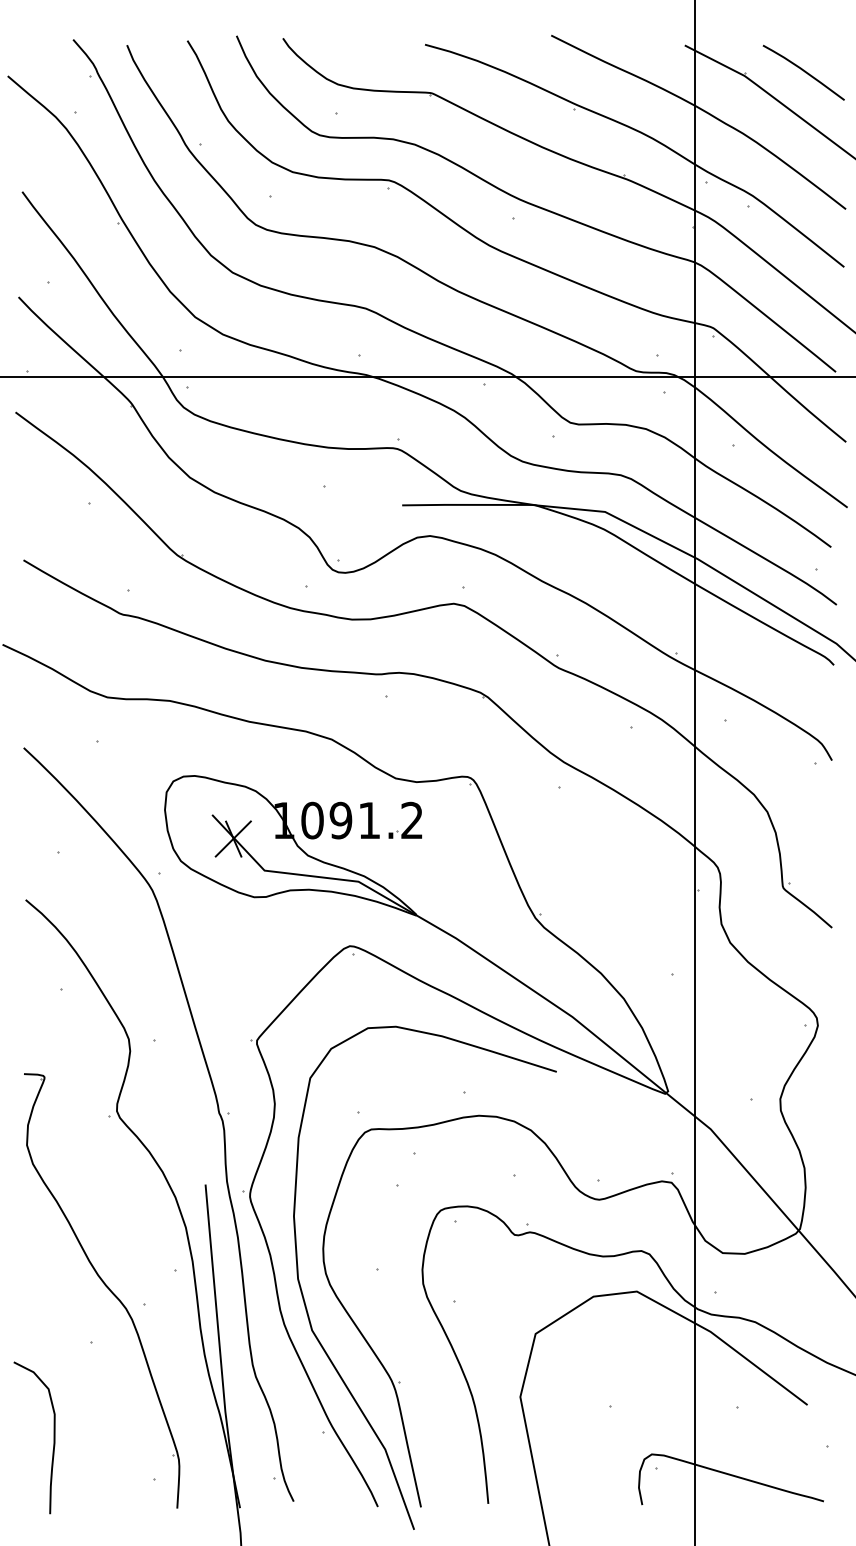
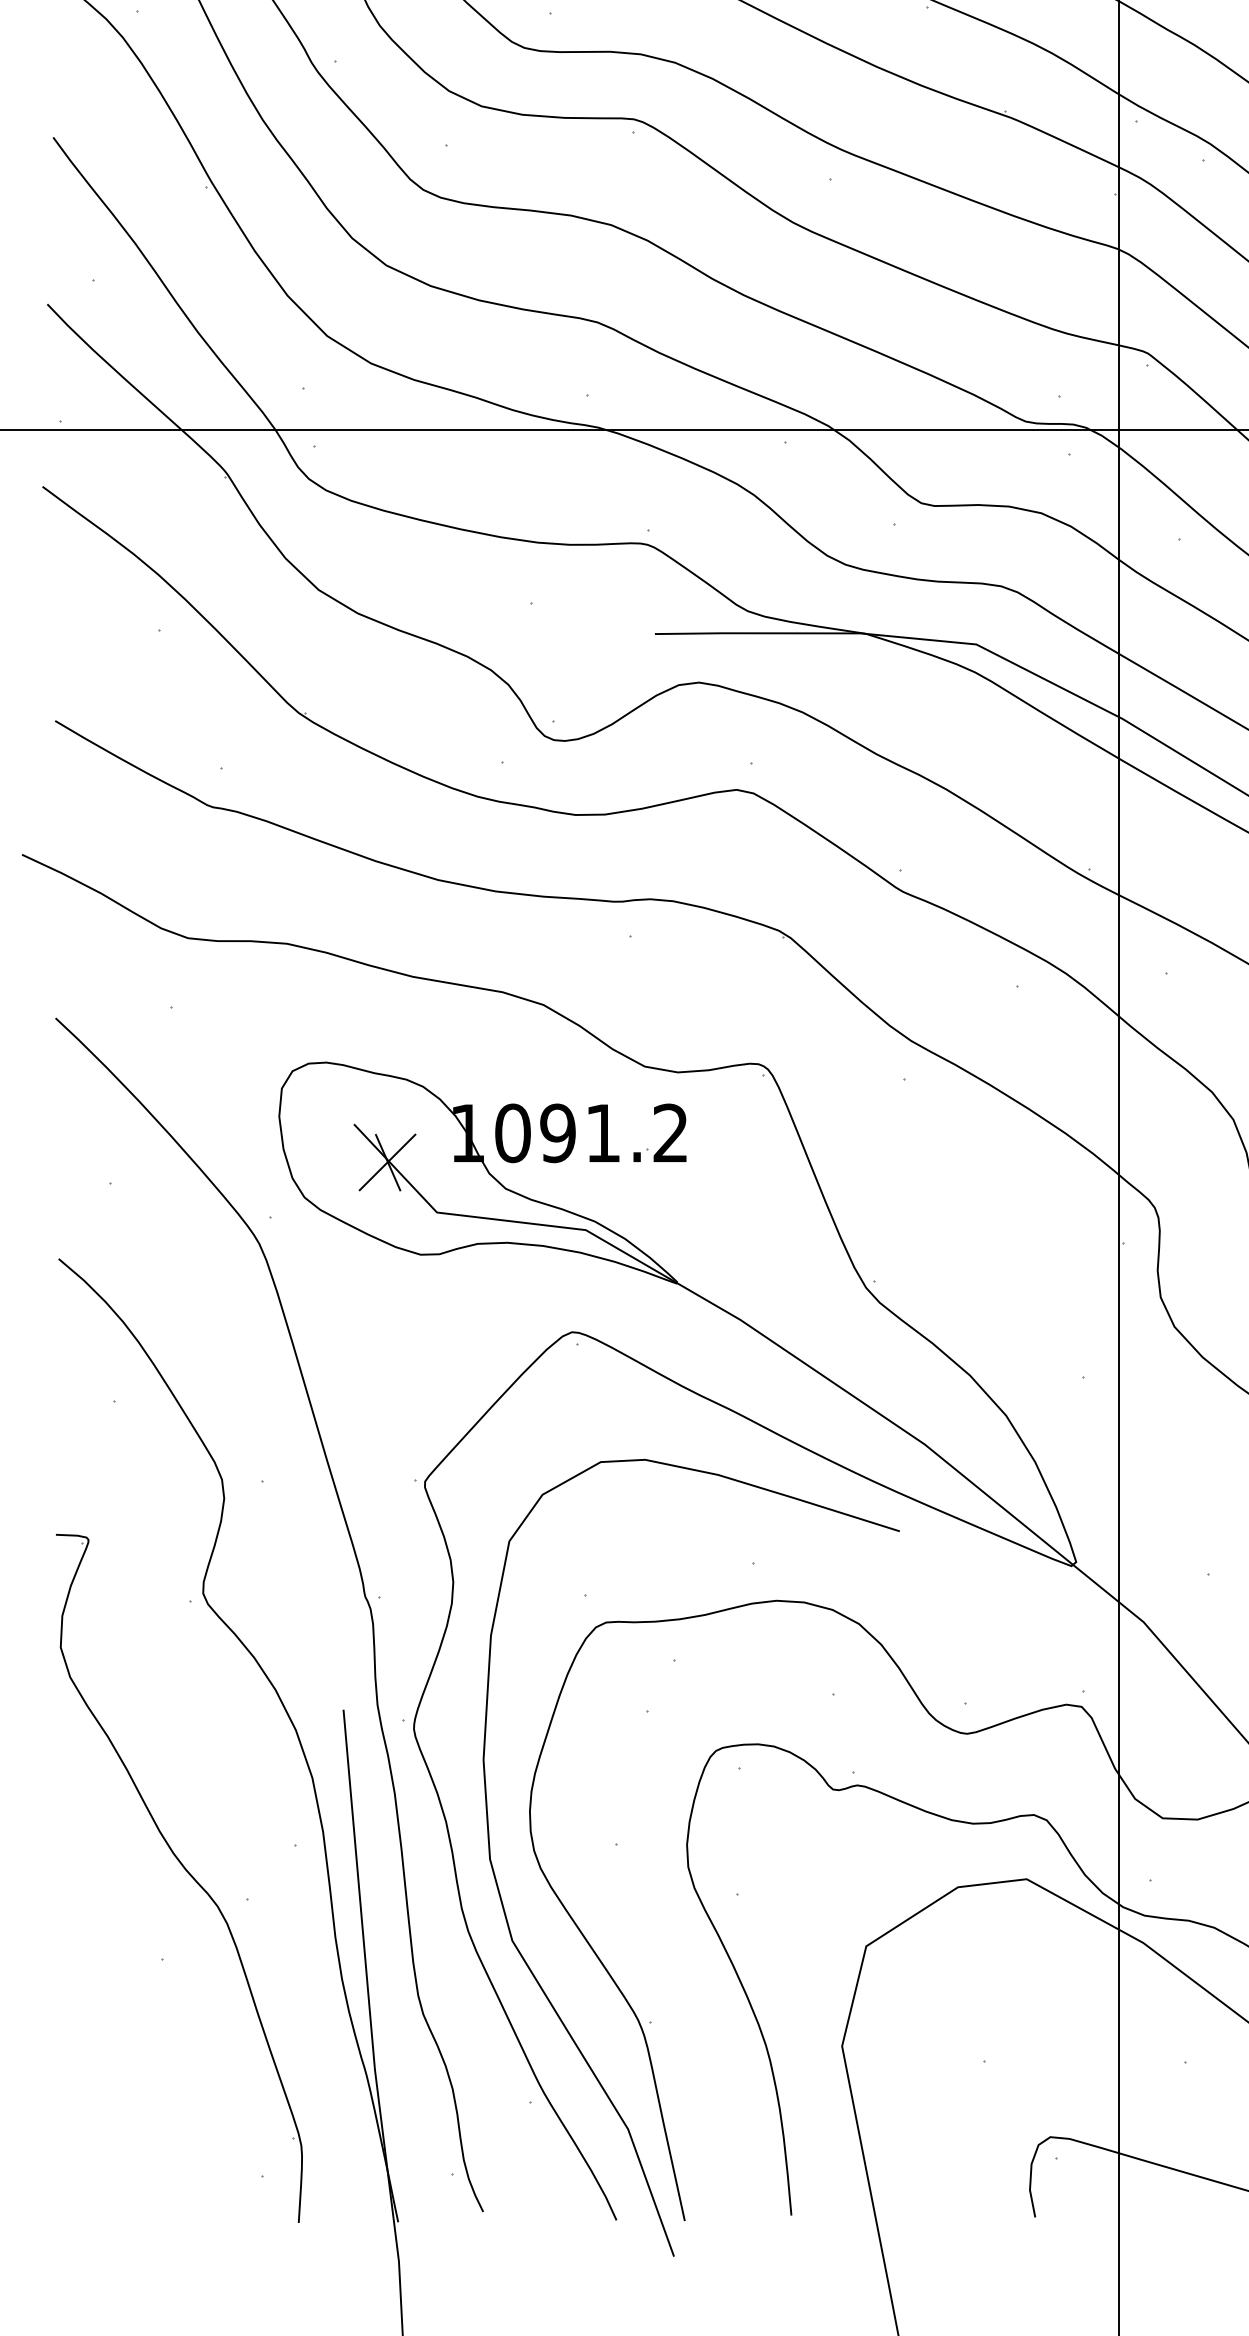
curve: (53, 1437) -> (102, 2110), removed

